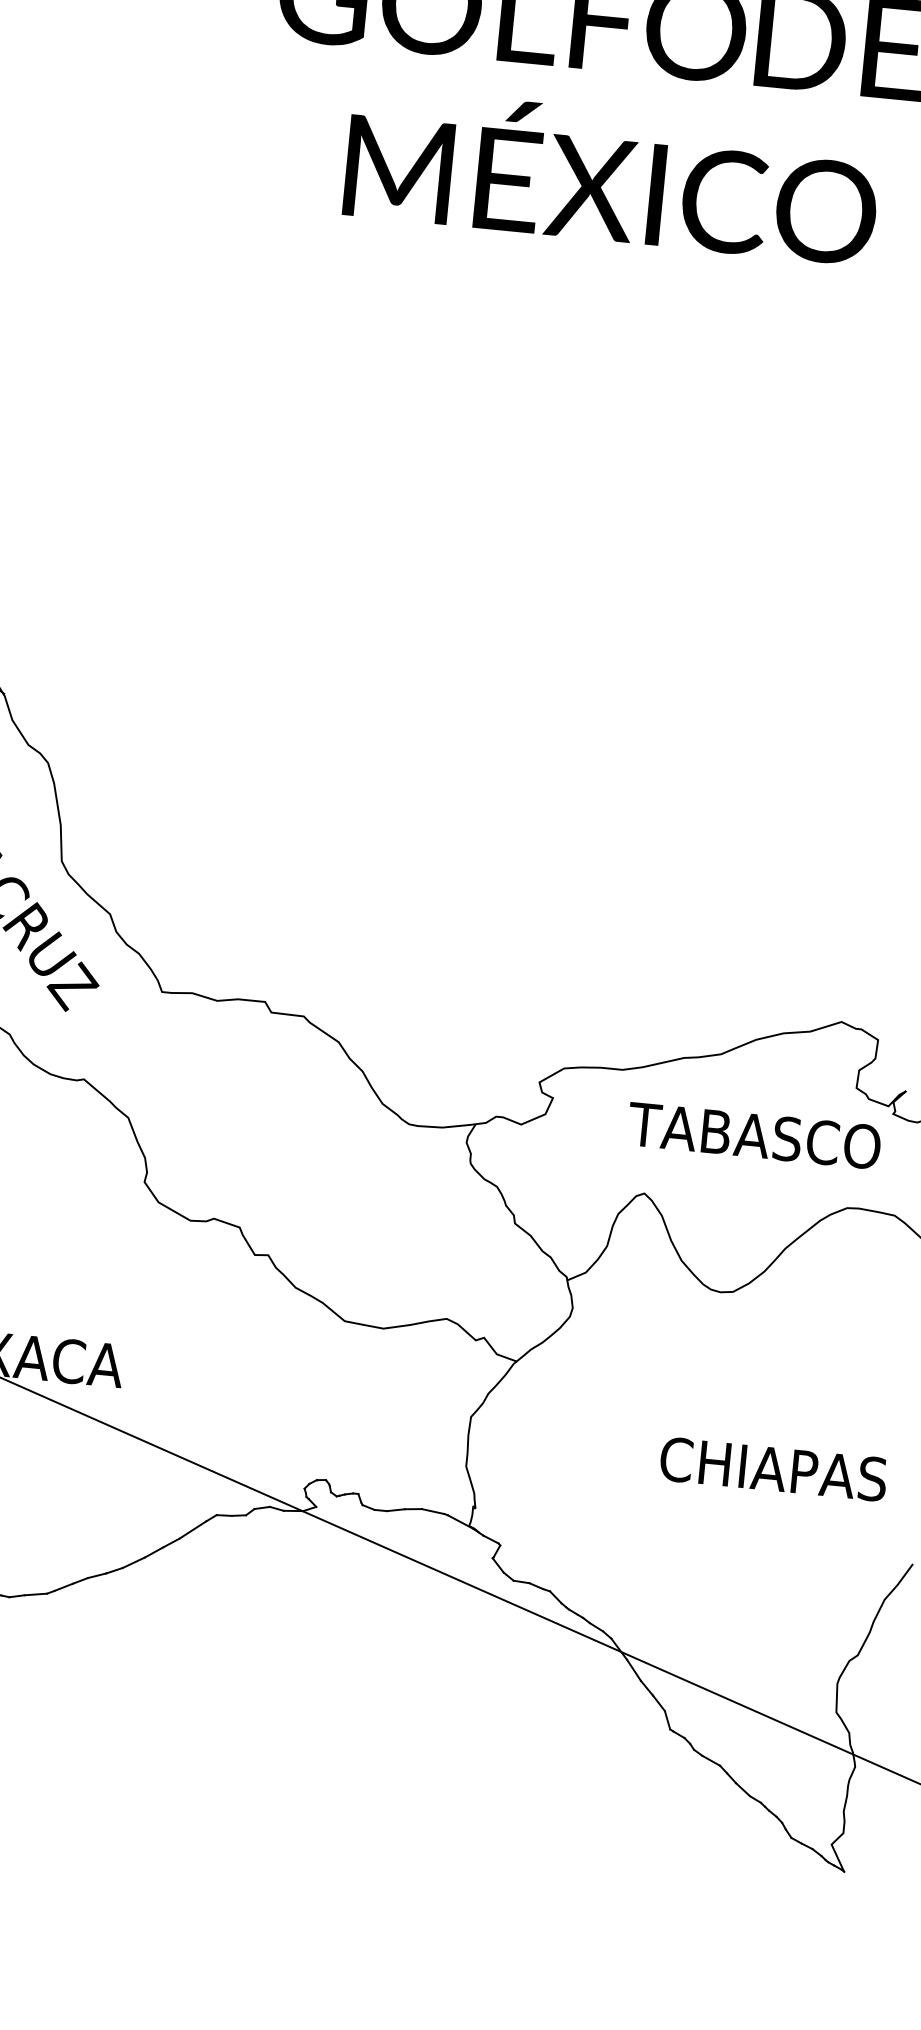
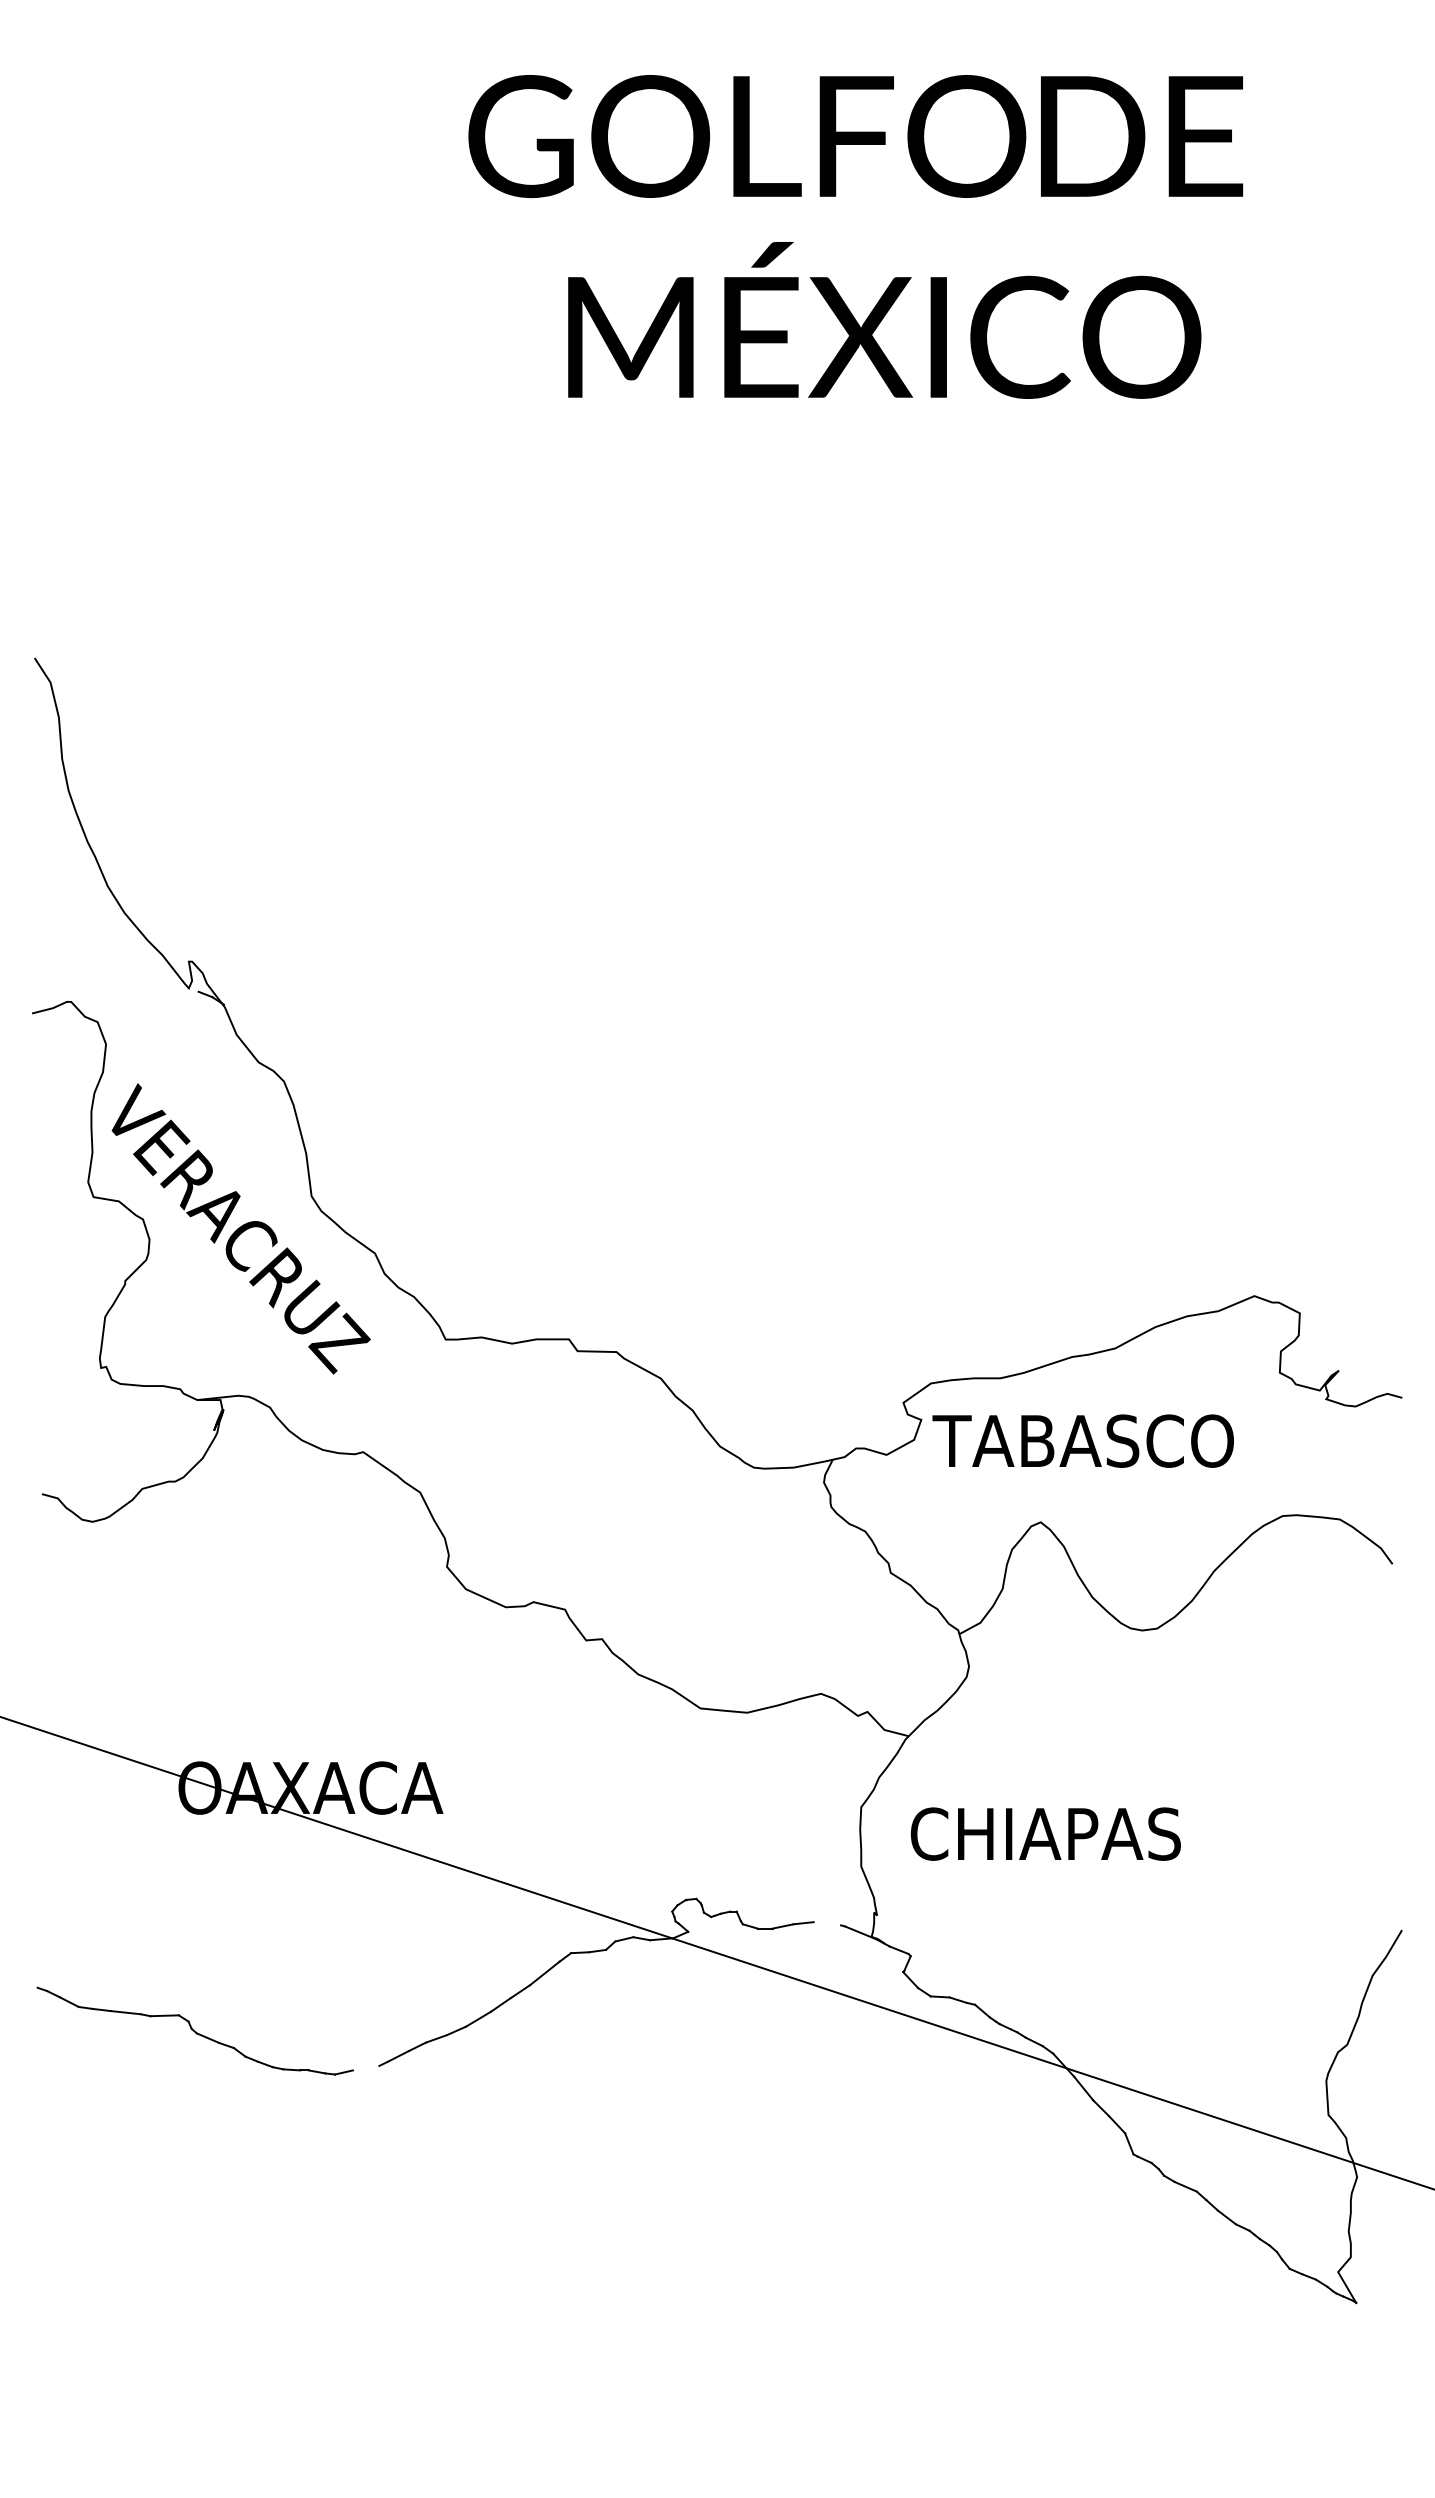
text: (753, 1135) -> (1082, 1440), moved
text: (773, 1468) -> (1045, 1833), moved
line: (433, 1511) -> (827, 1923), removed
line: (35, 1593) -> (365, 2067), removed

